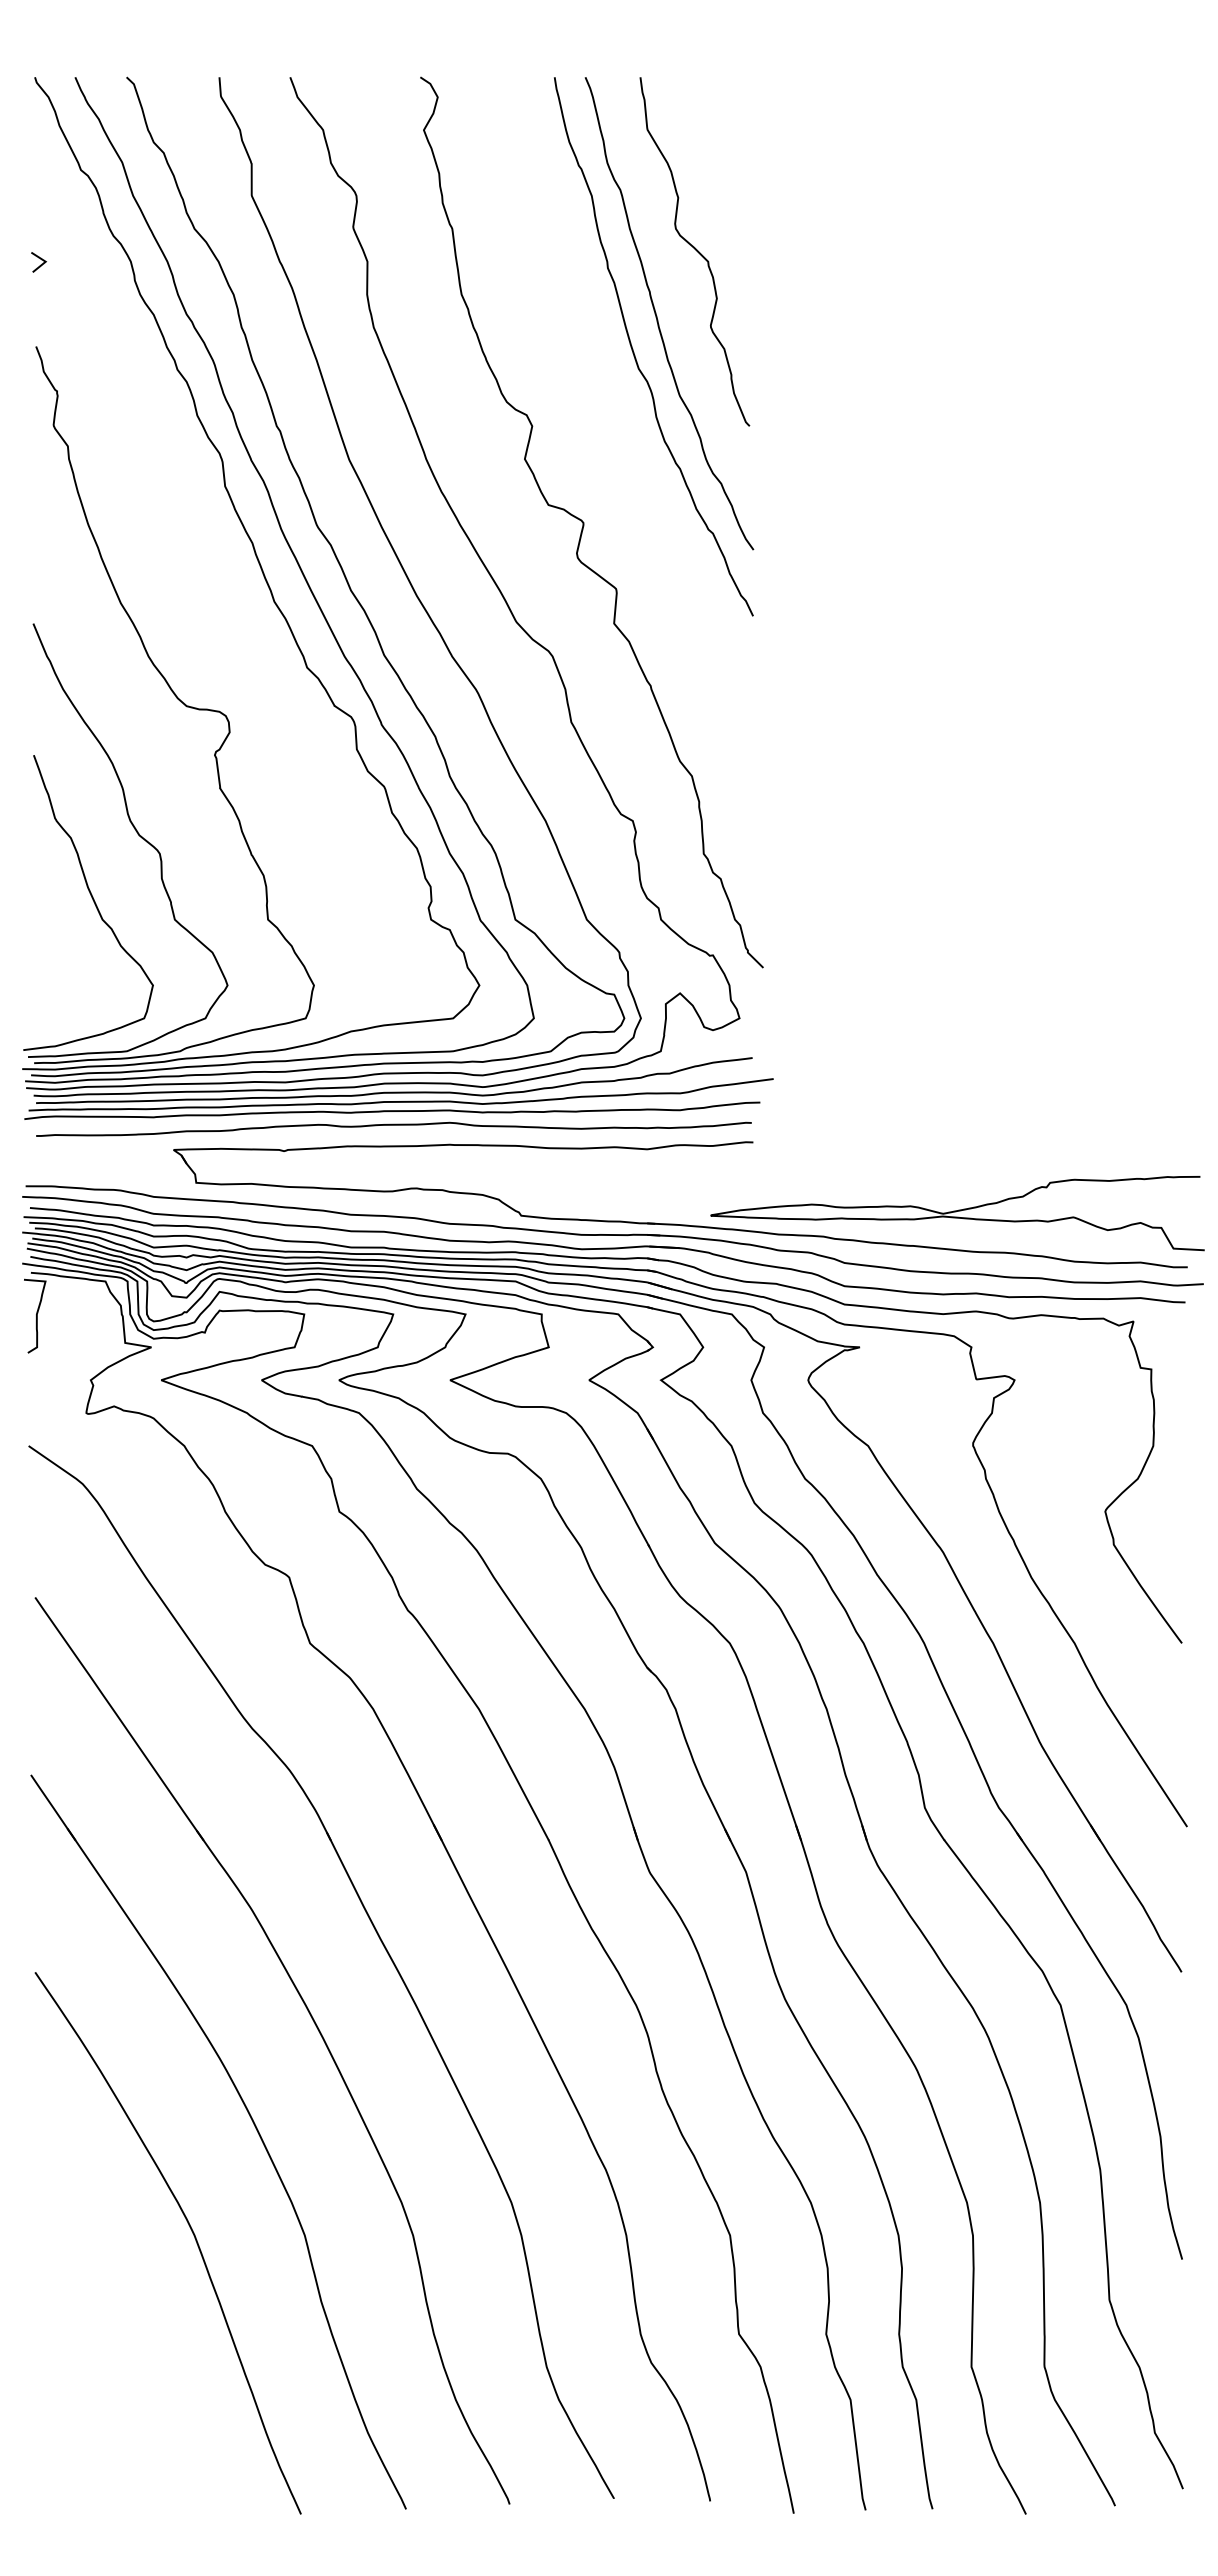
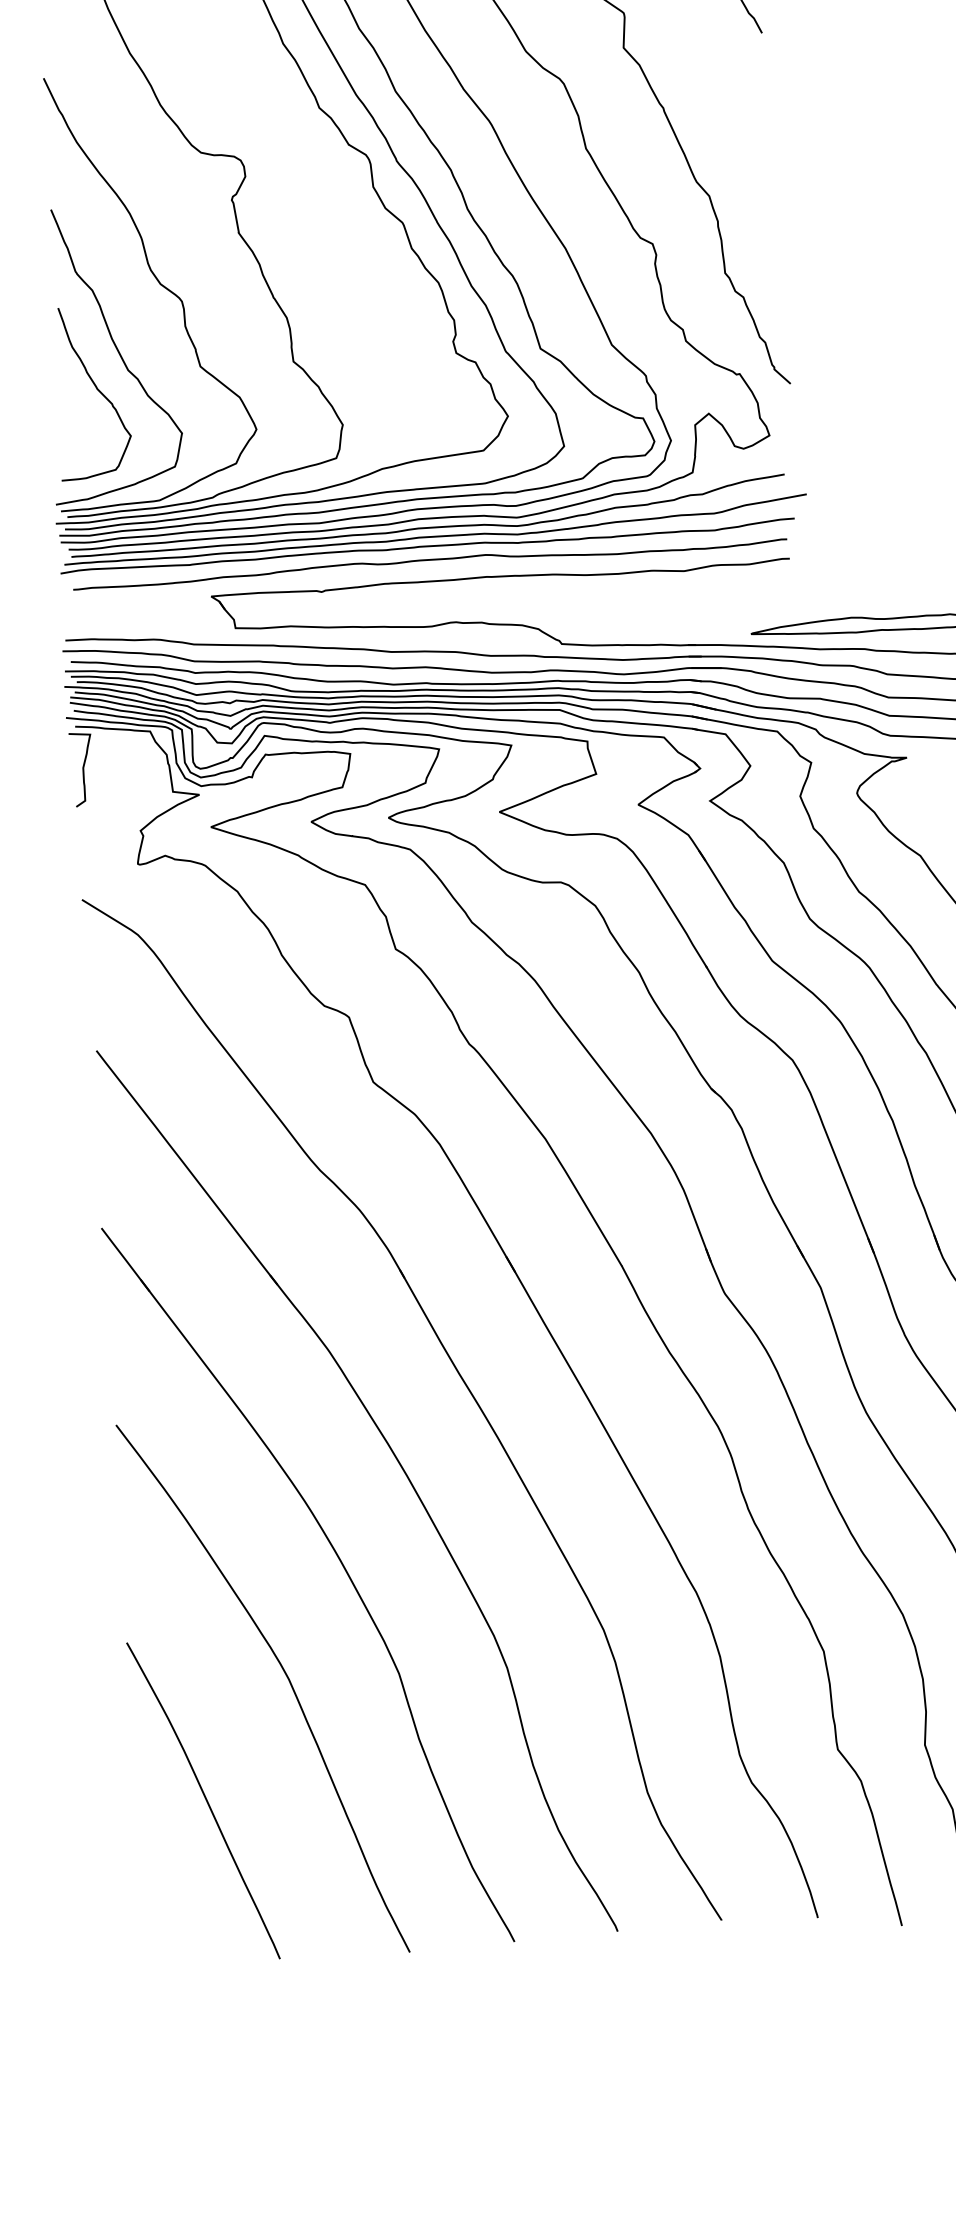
curve: (69, 936) -> (96, 388), added
curve: (104, 2350) -> (205, 1799), added

